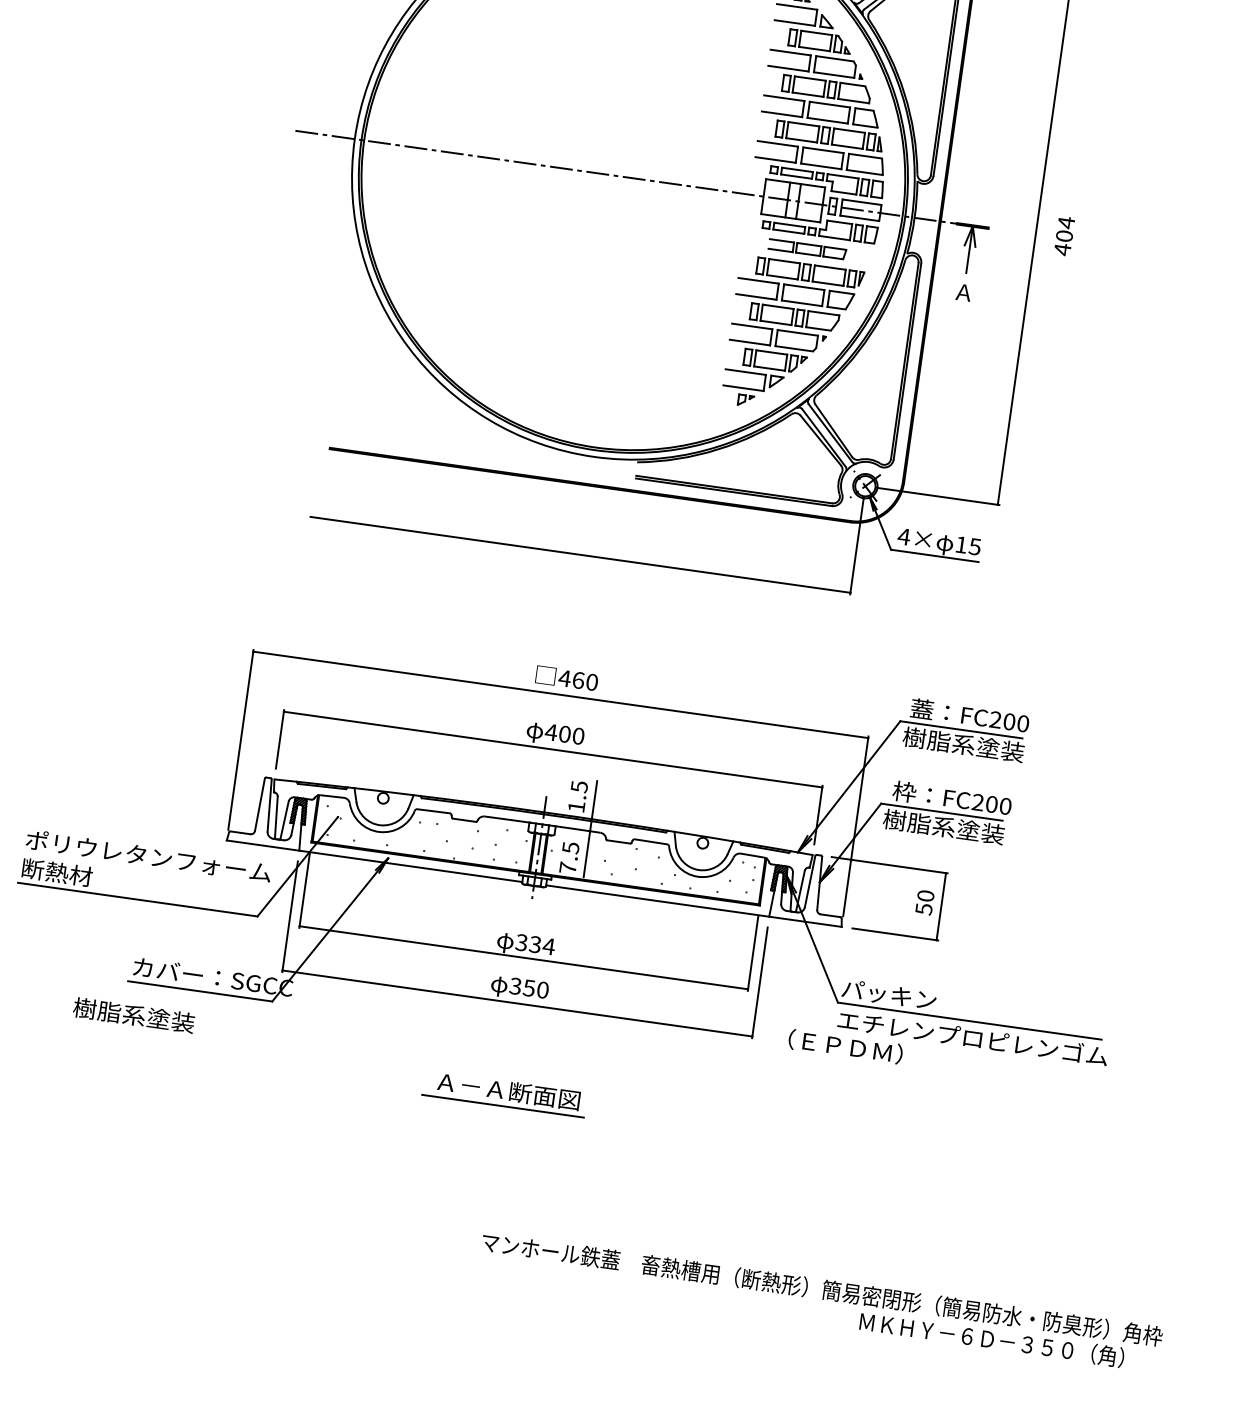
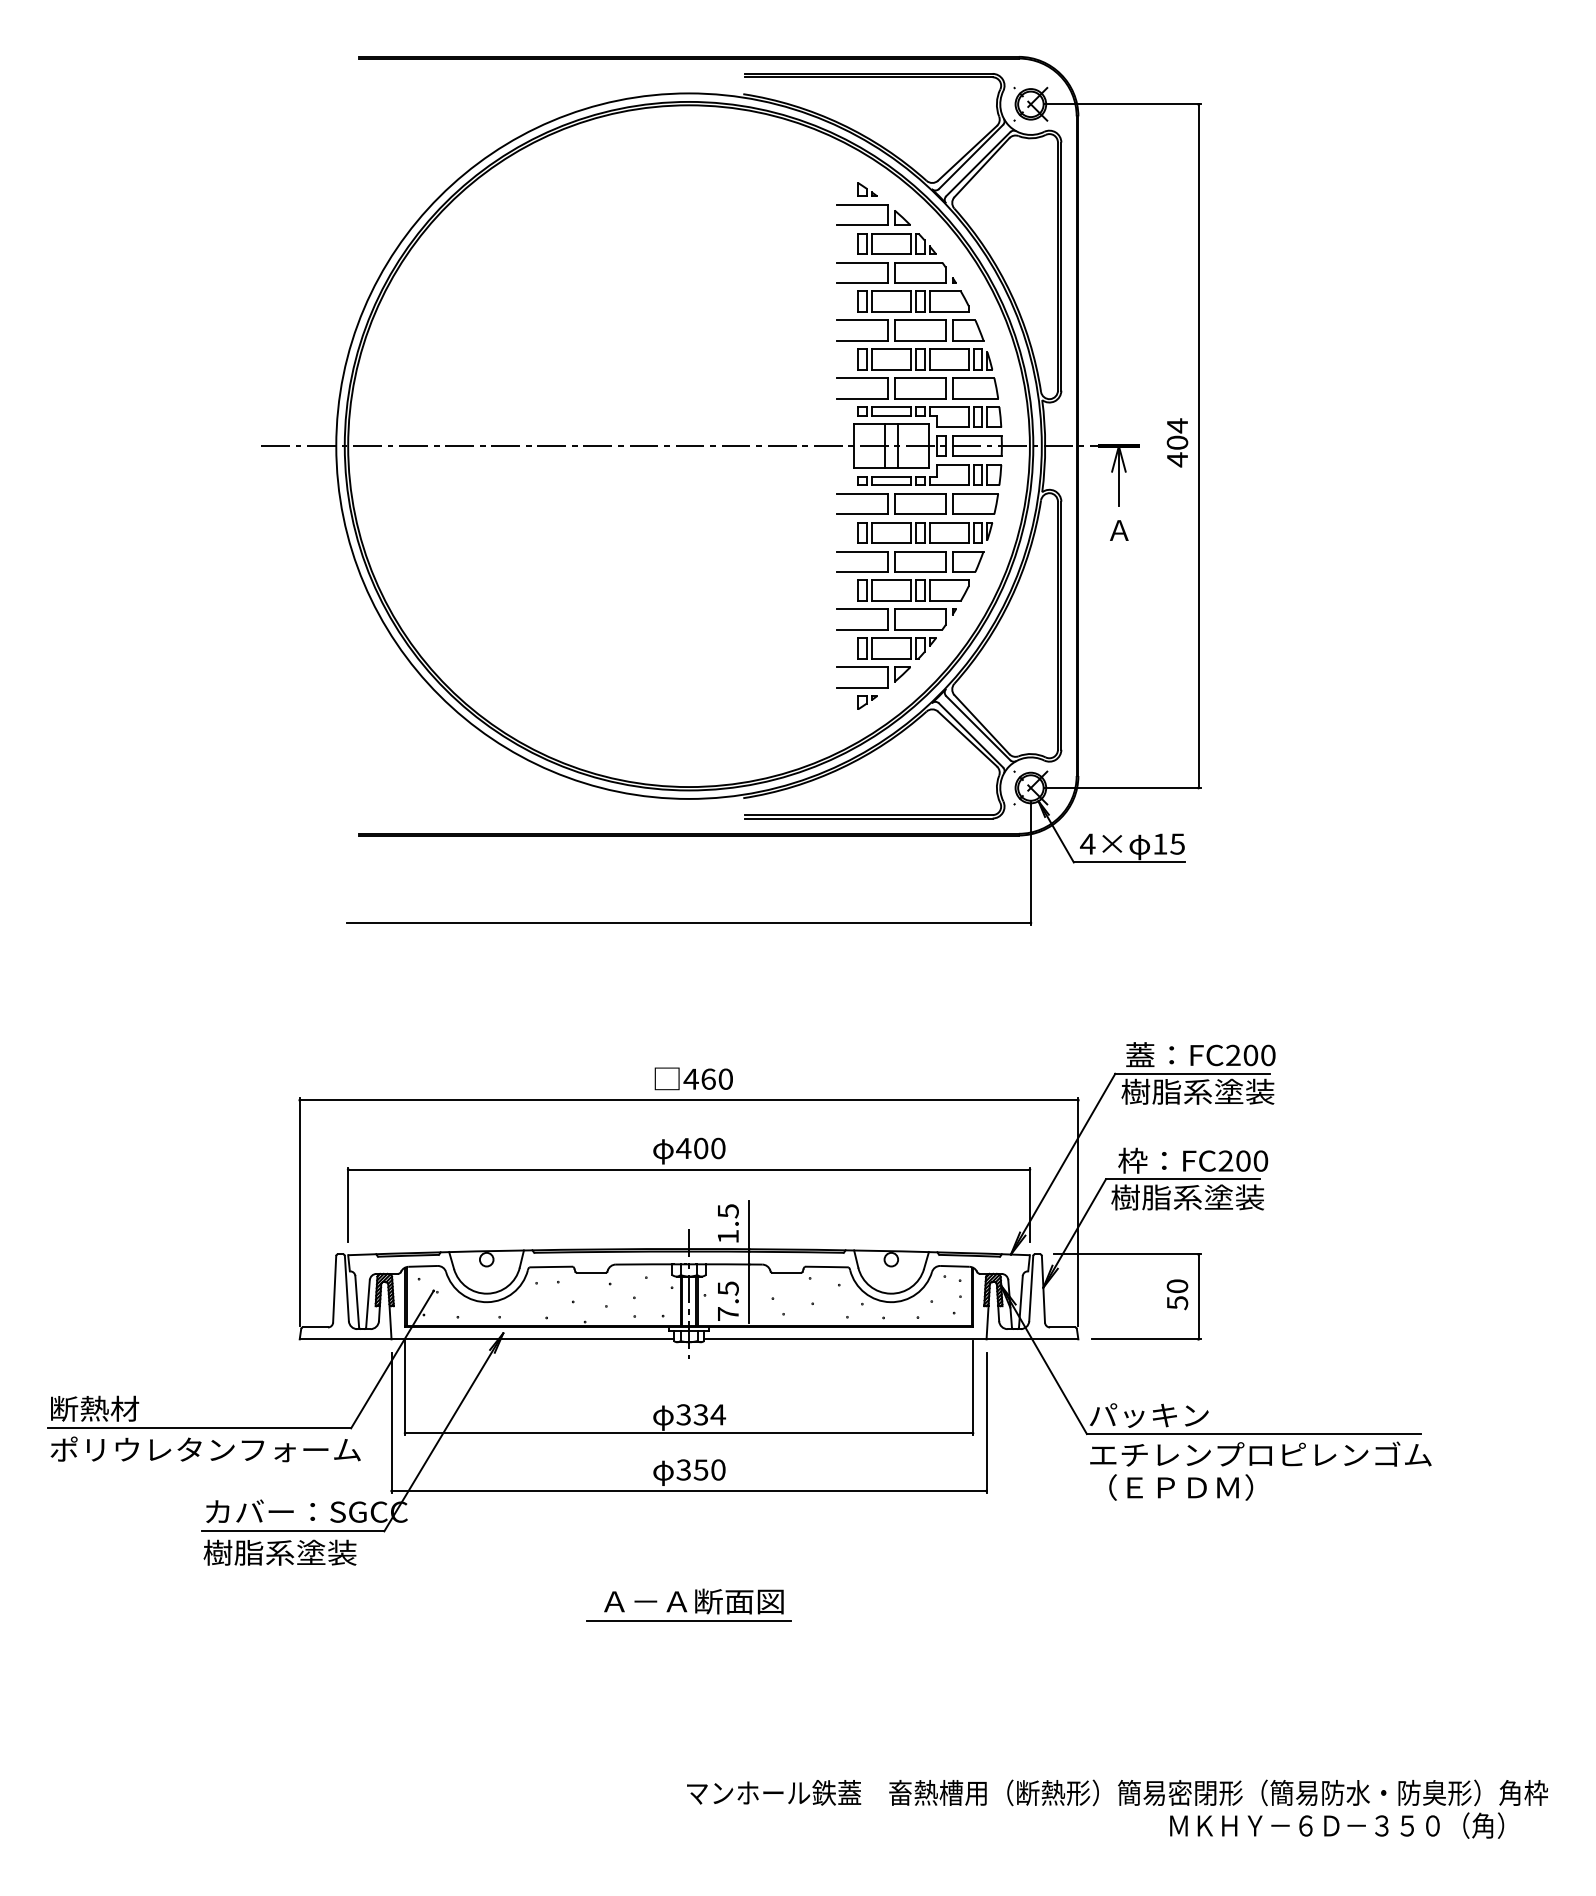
text: (1064, 235) -> (1177, 442), moved
part: (807, 248) -> (917, 503), size x1.67
text: (148, 856) -> (205, 1449), moved
text: (133, 1015) -> (279, 1552), moved
text: (845, 1046) -> (1181, 1487), moved

